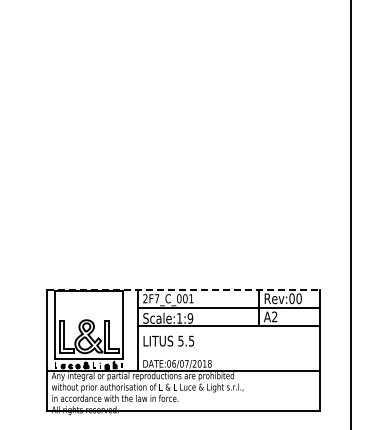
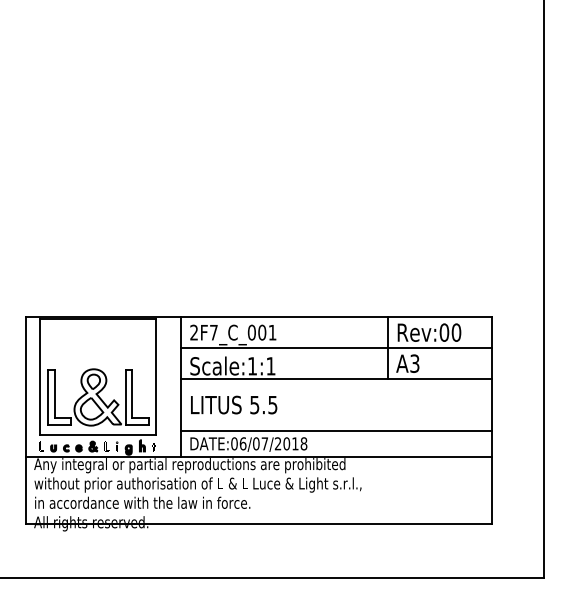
line: (183, 289) -> (259, 316), dashed -> solid
text: (274, 317) -> (414, 364), A2 -> A3
text: (190, 318) -> (271, 366), Scale:1:9 -> Scale:1:1
line: (228, 356) -> (335, 431), added

